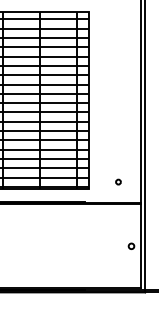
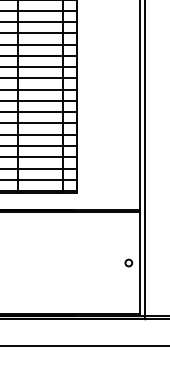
circle: (118, 181) -> (113, 184), removed

